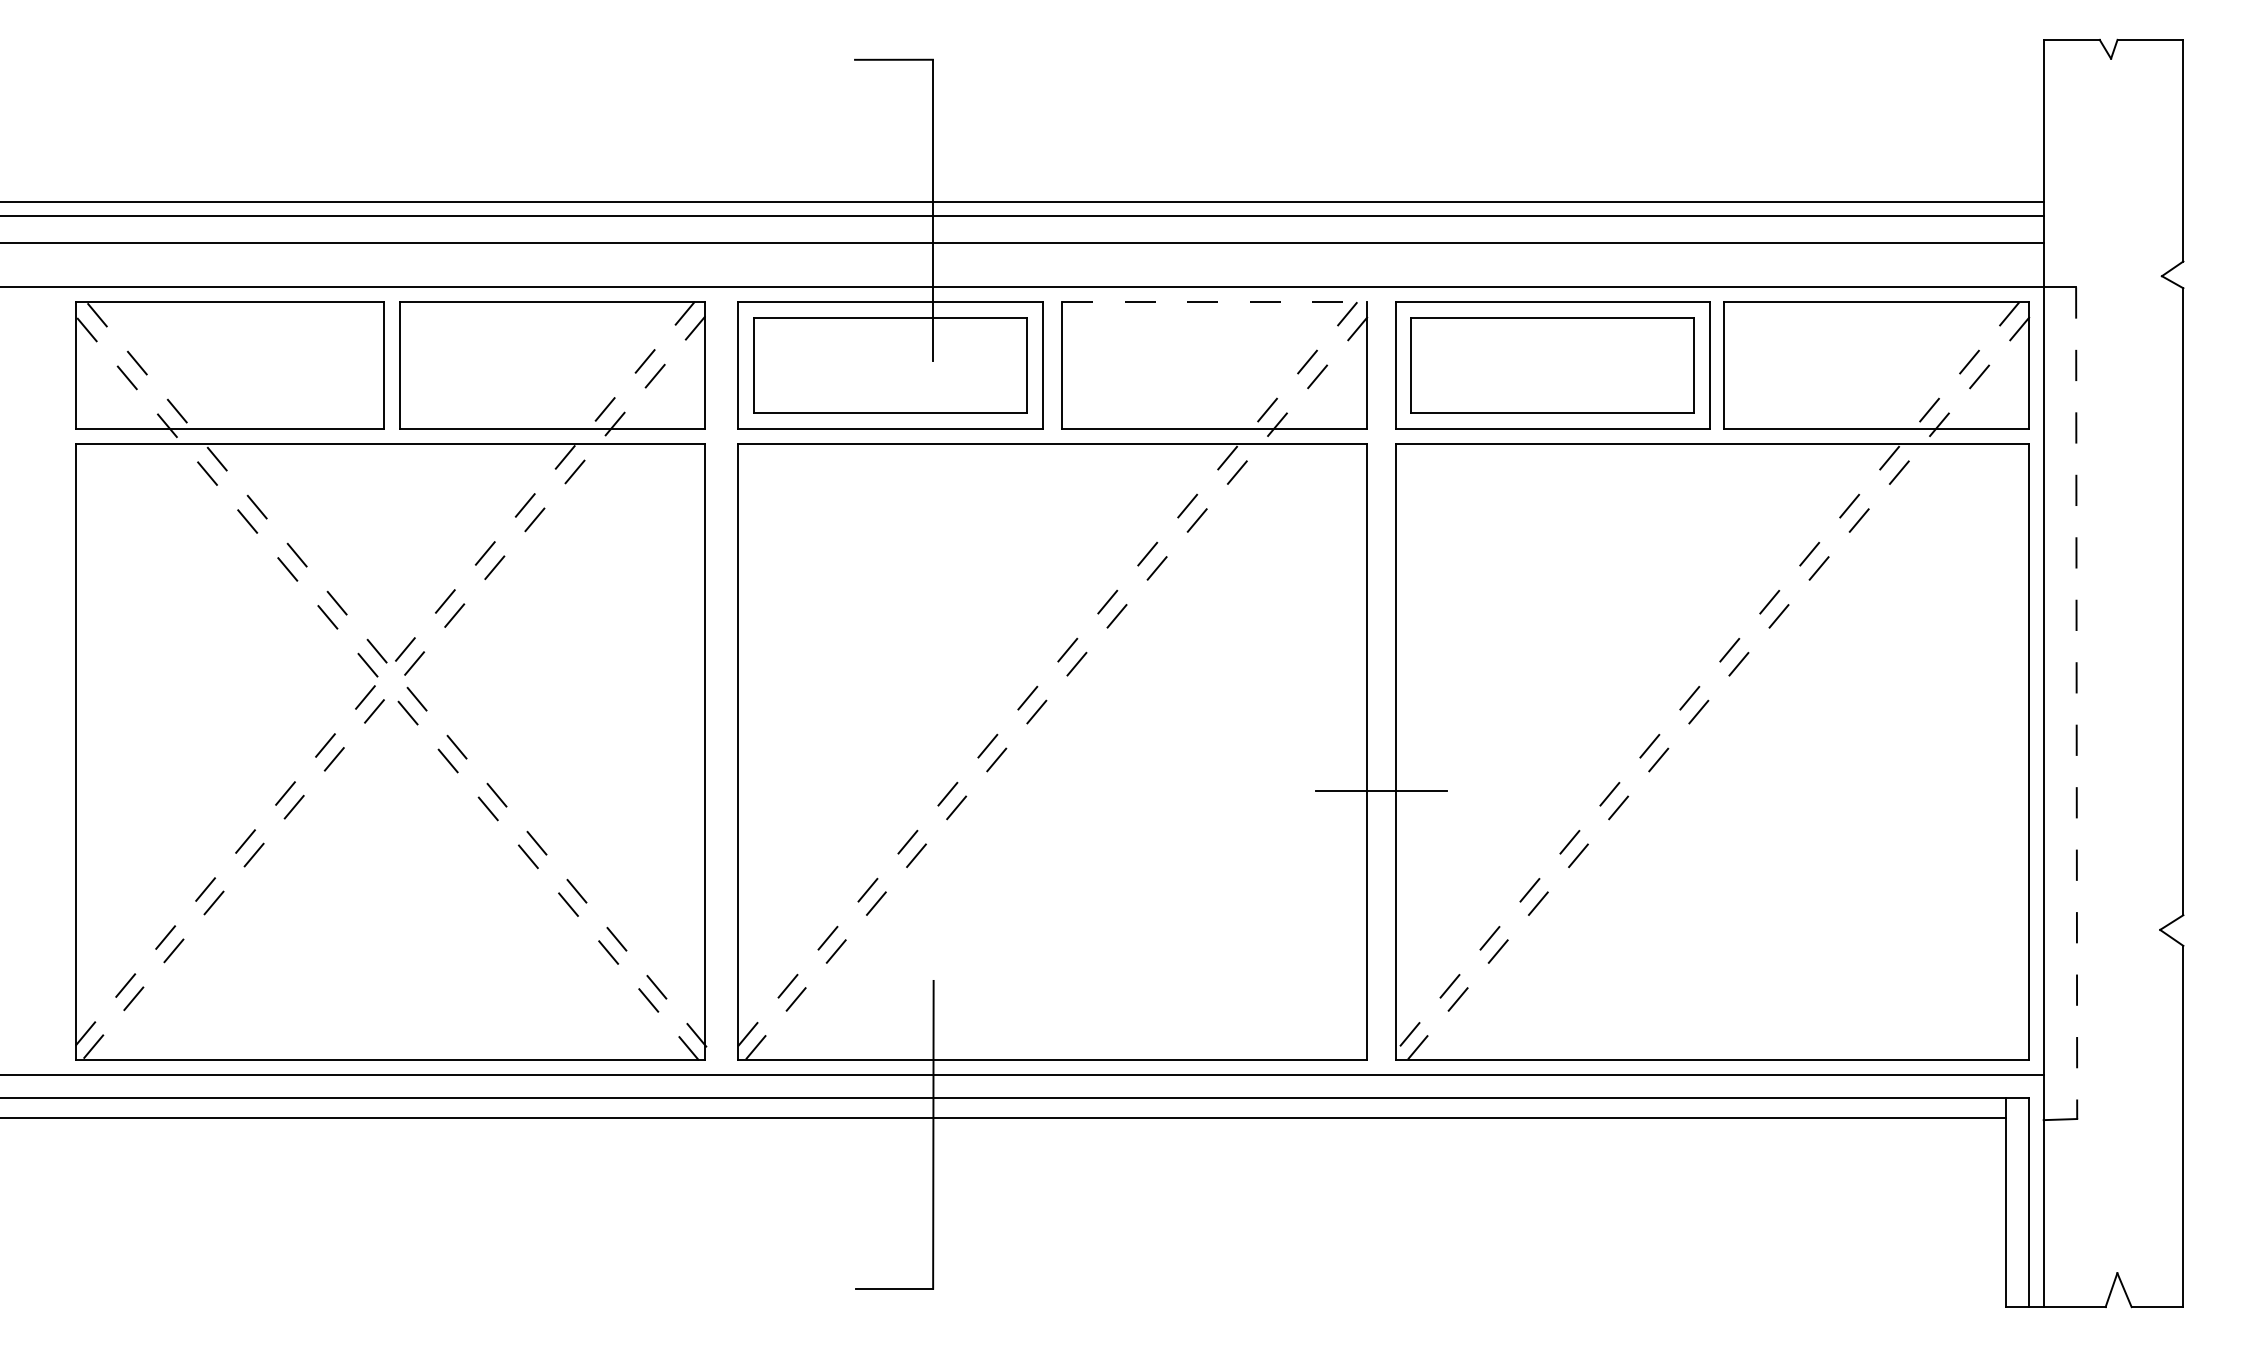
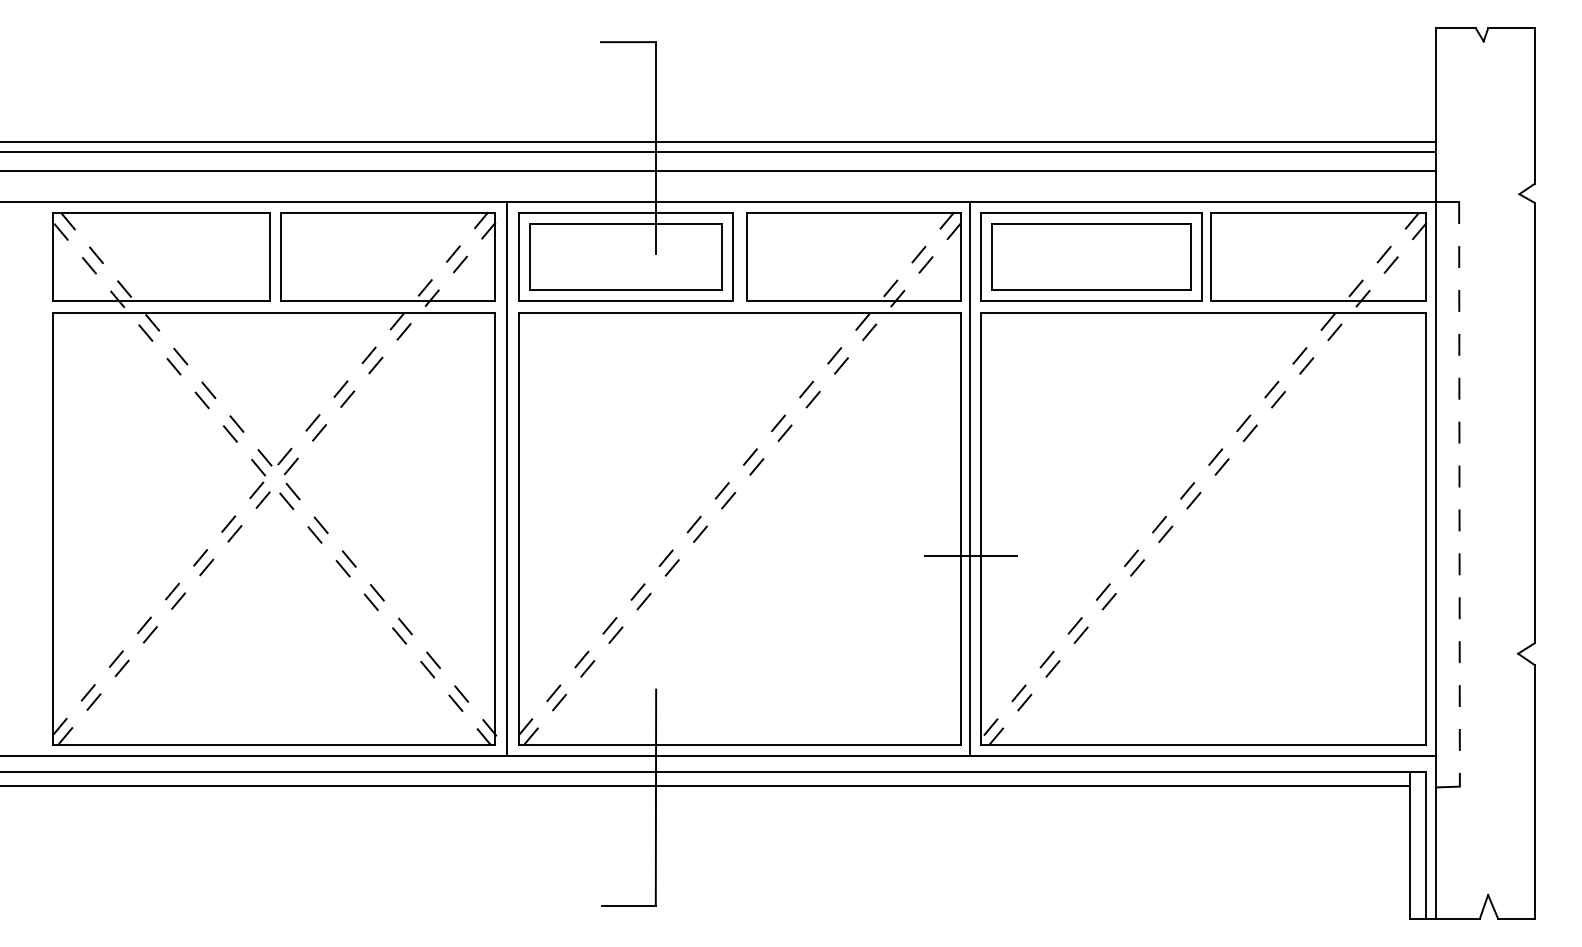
line: (1215, 302) -> (854, 212), dashed -> solid
line: (722, 680) -> (507, 478), added
line: (1379, 680) -> (969, 478), added

